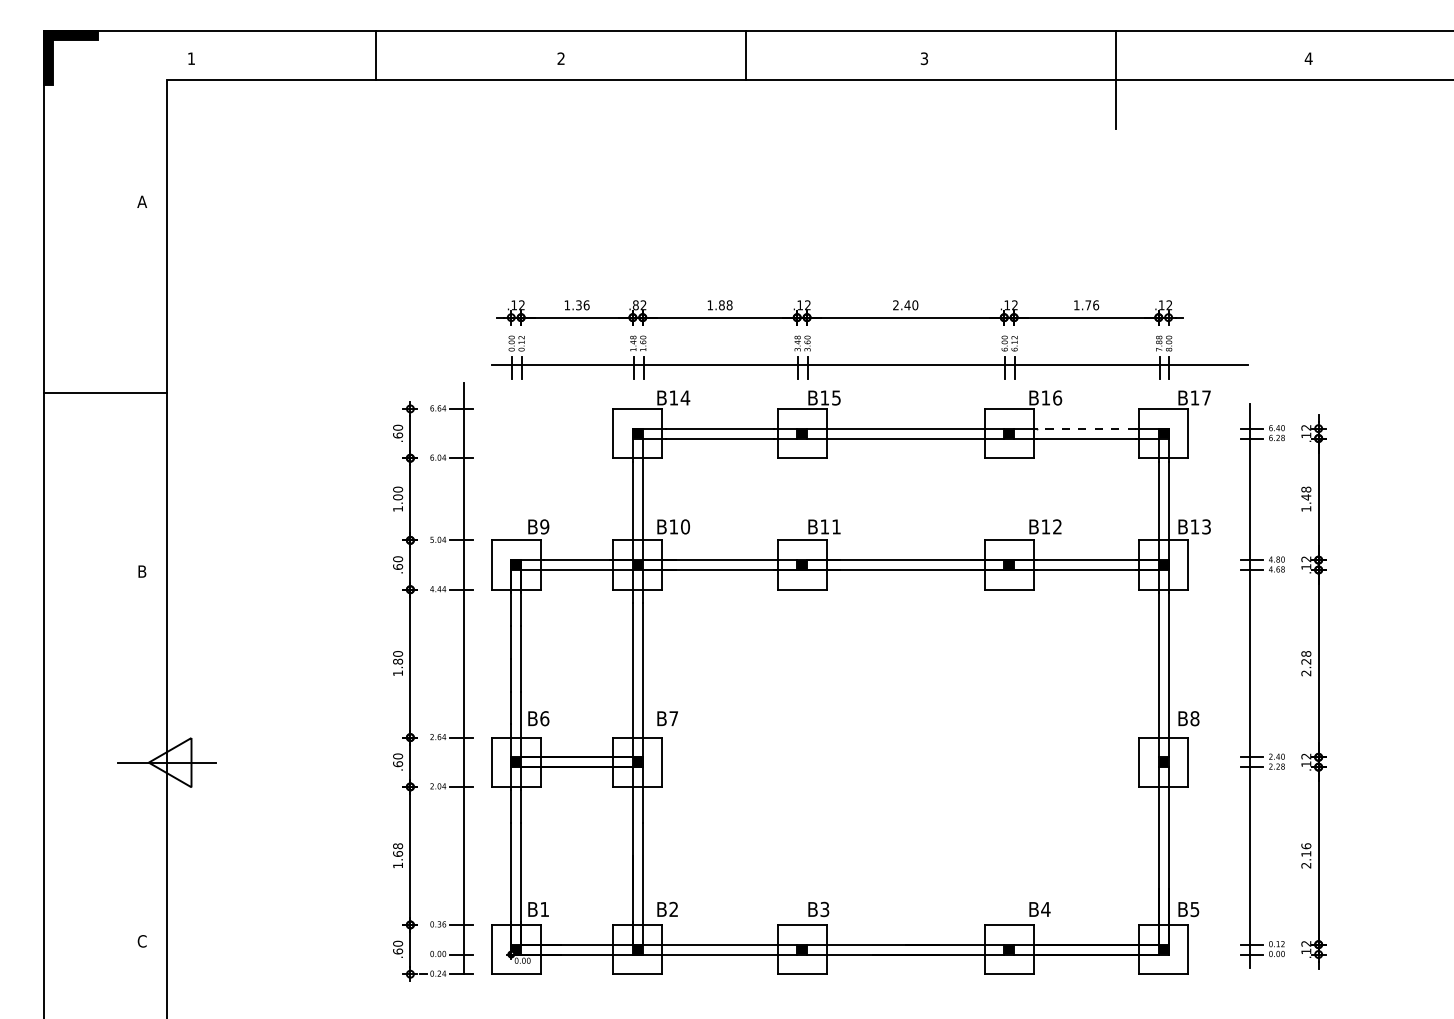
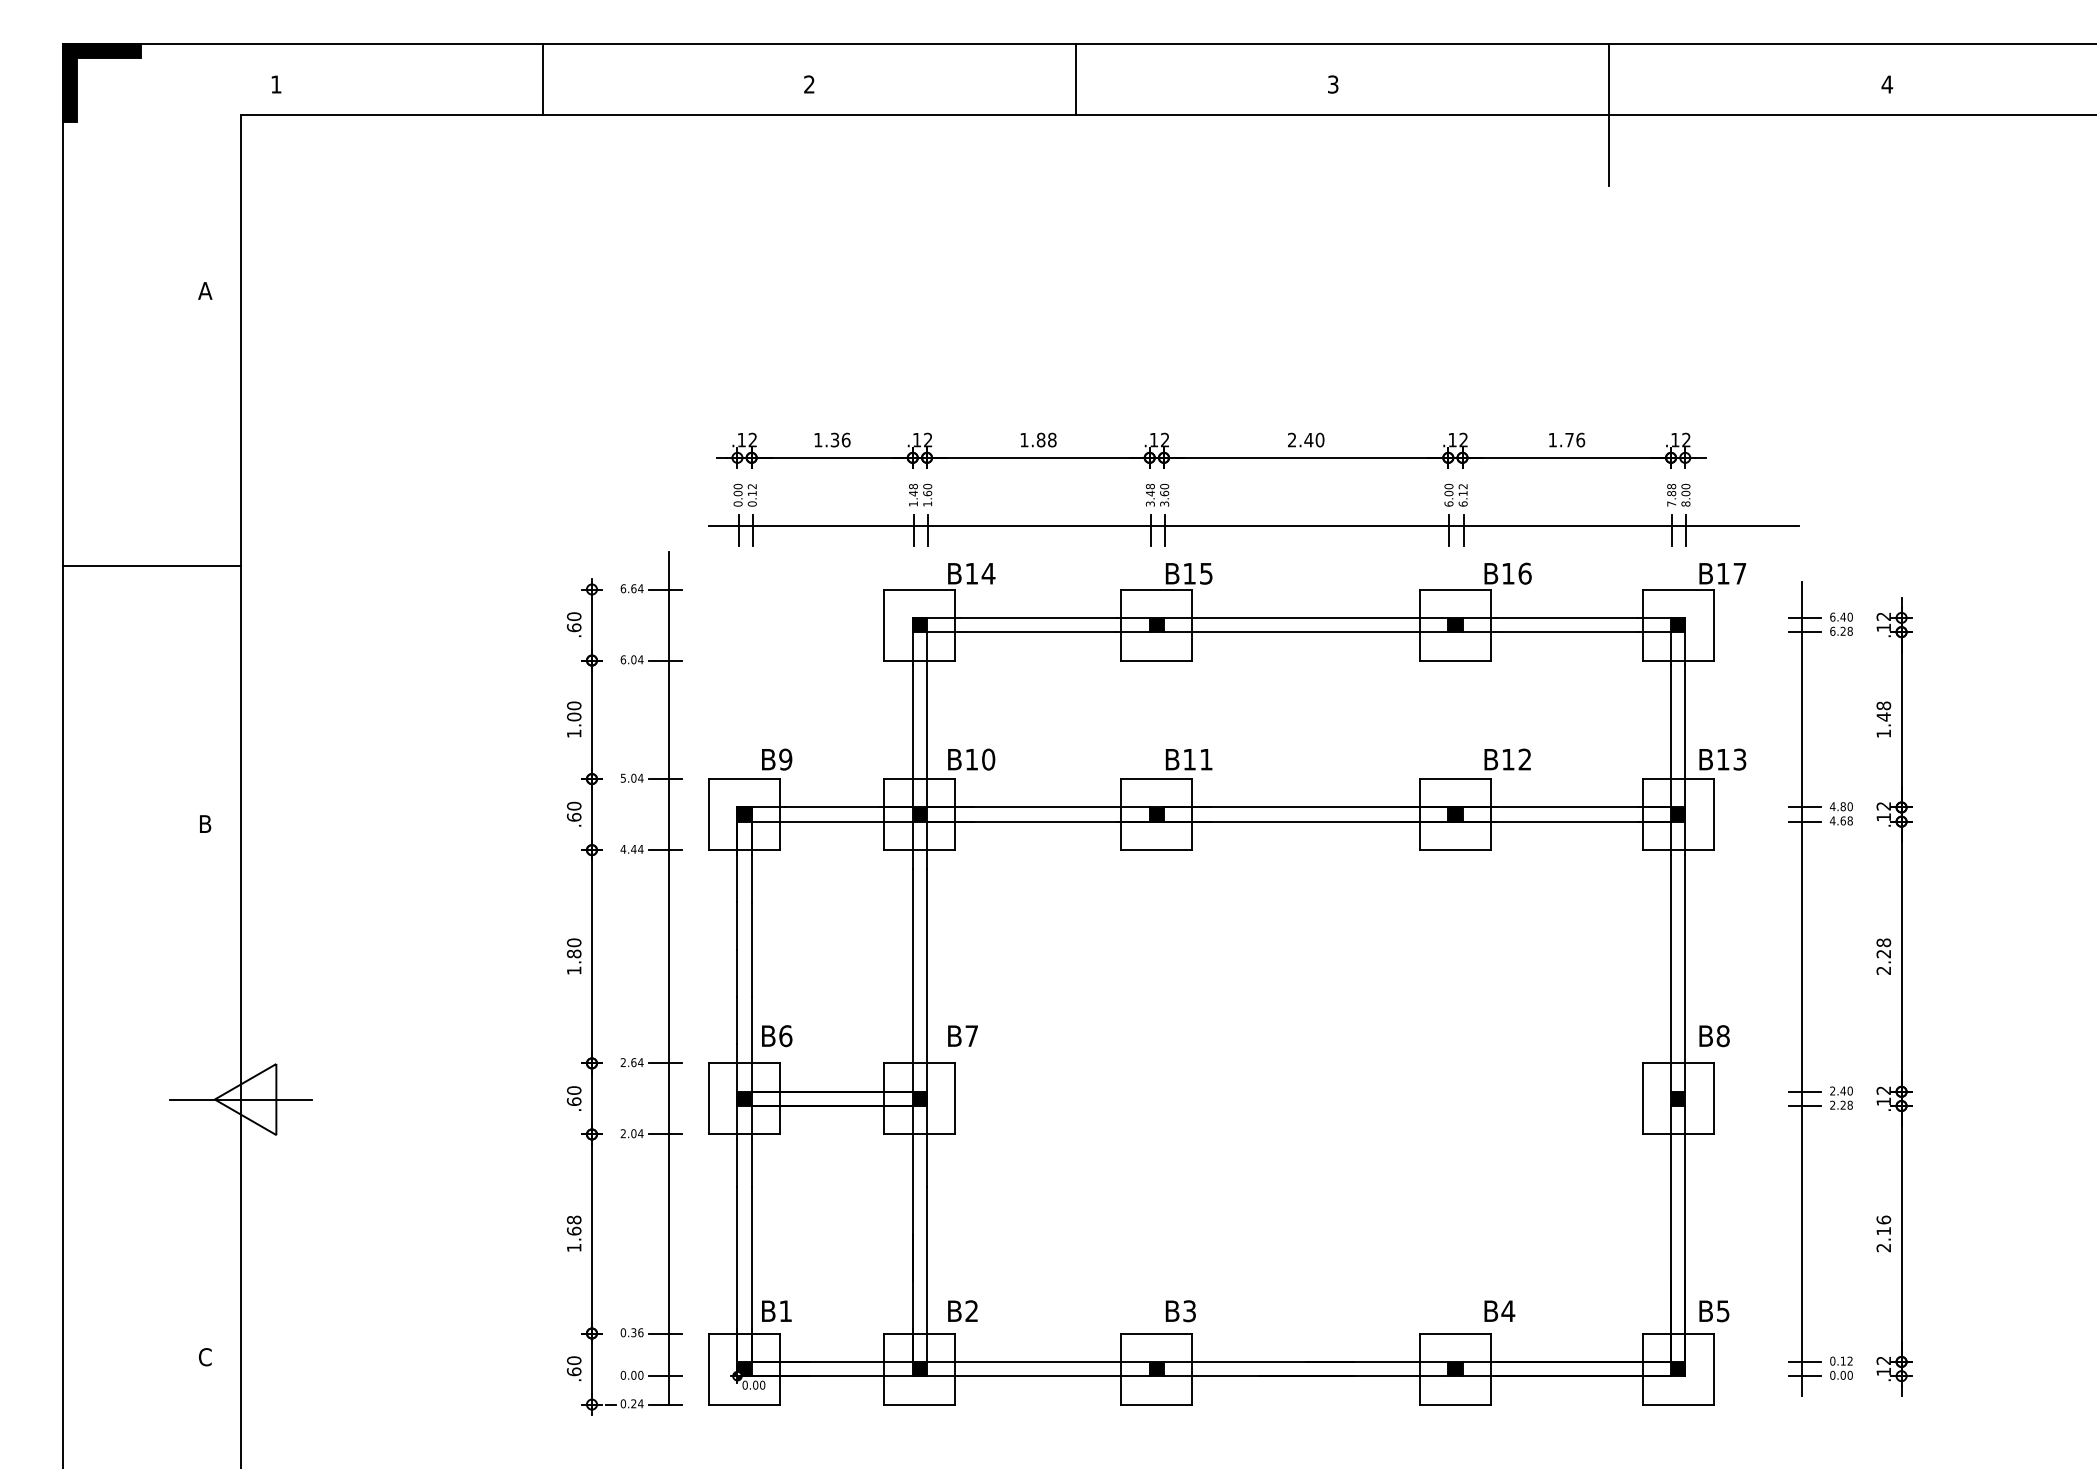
text: (635, 305) -> (916, 440), .82 -> .12
line: (1085, 428) -> (1565, 617), dashed -> solid

